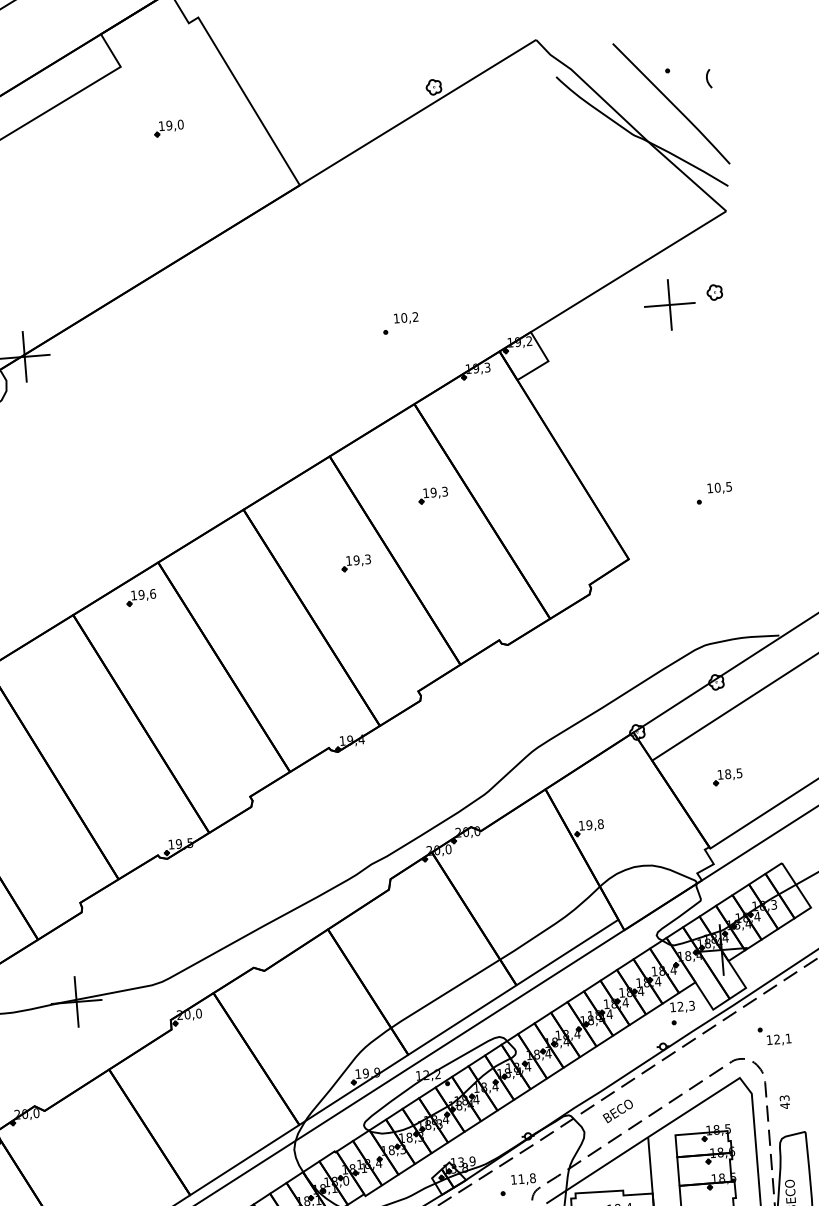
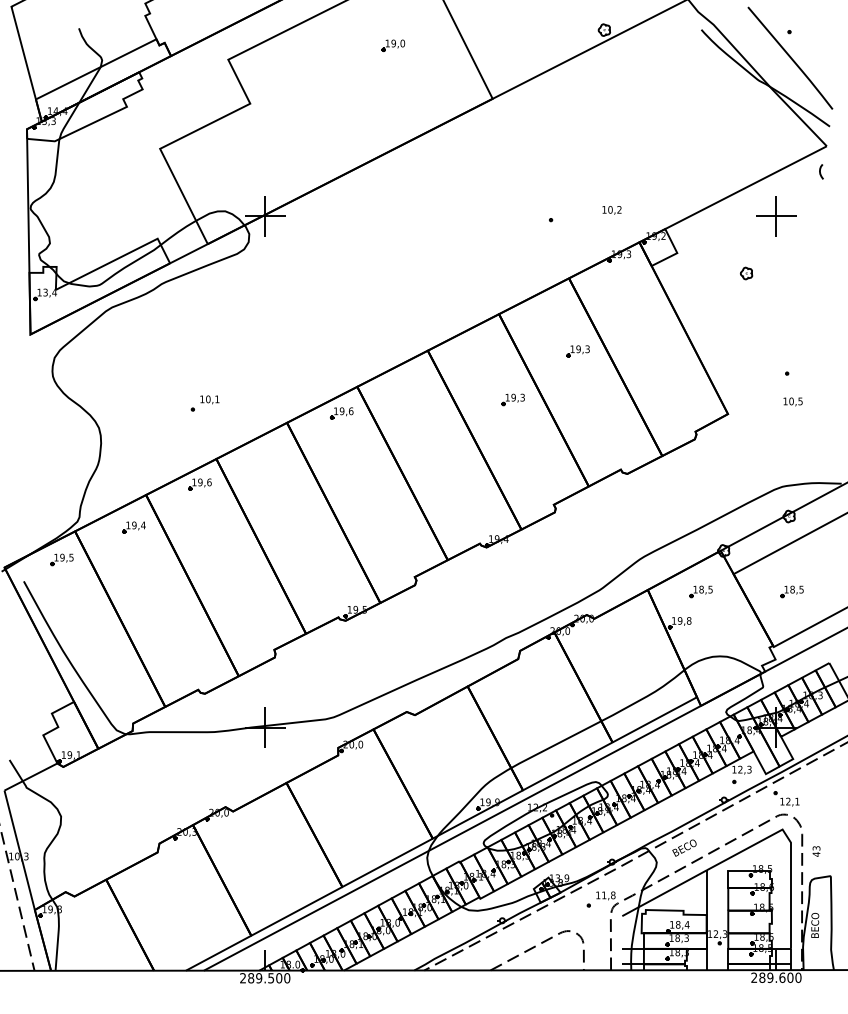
curve: (707, 78) -> (820, 171), moved
part: (714, 292) -> (746, 273), moved
text: (405, 318) -> (611, 210), moved
text: (718, 487) -> (792, 401), moved
part: (612, 785) -> (700, 591), added
part: (774, 1035) -> (786, 798), moved

